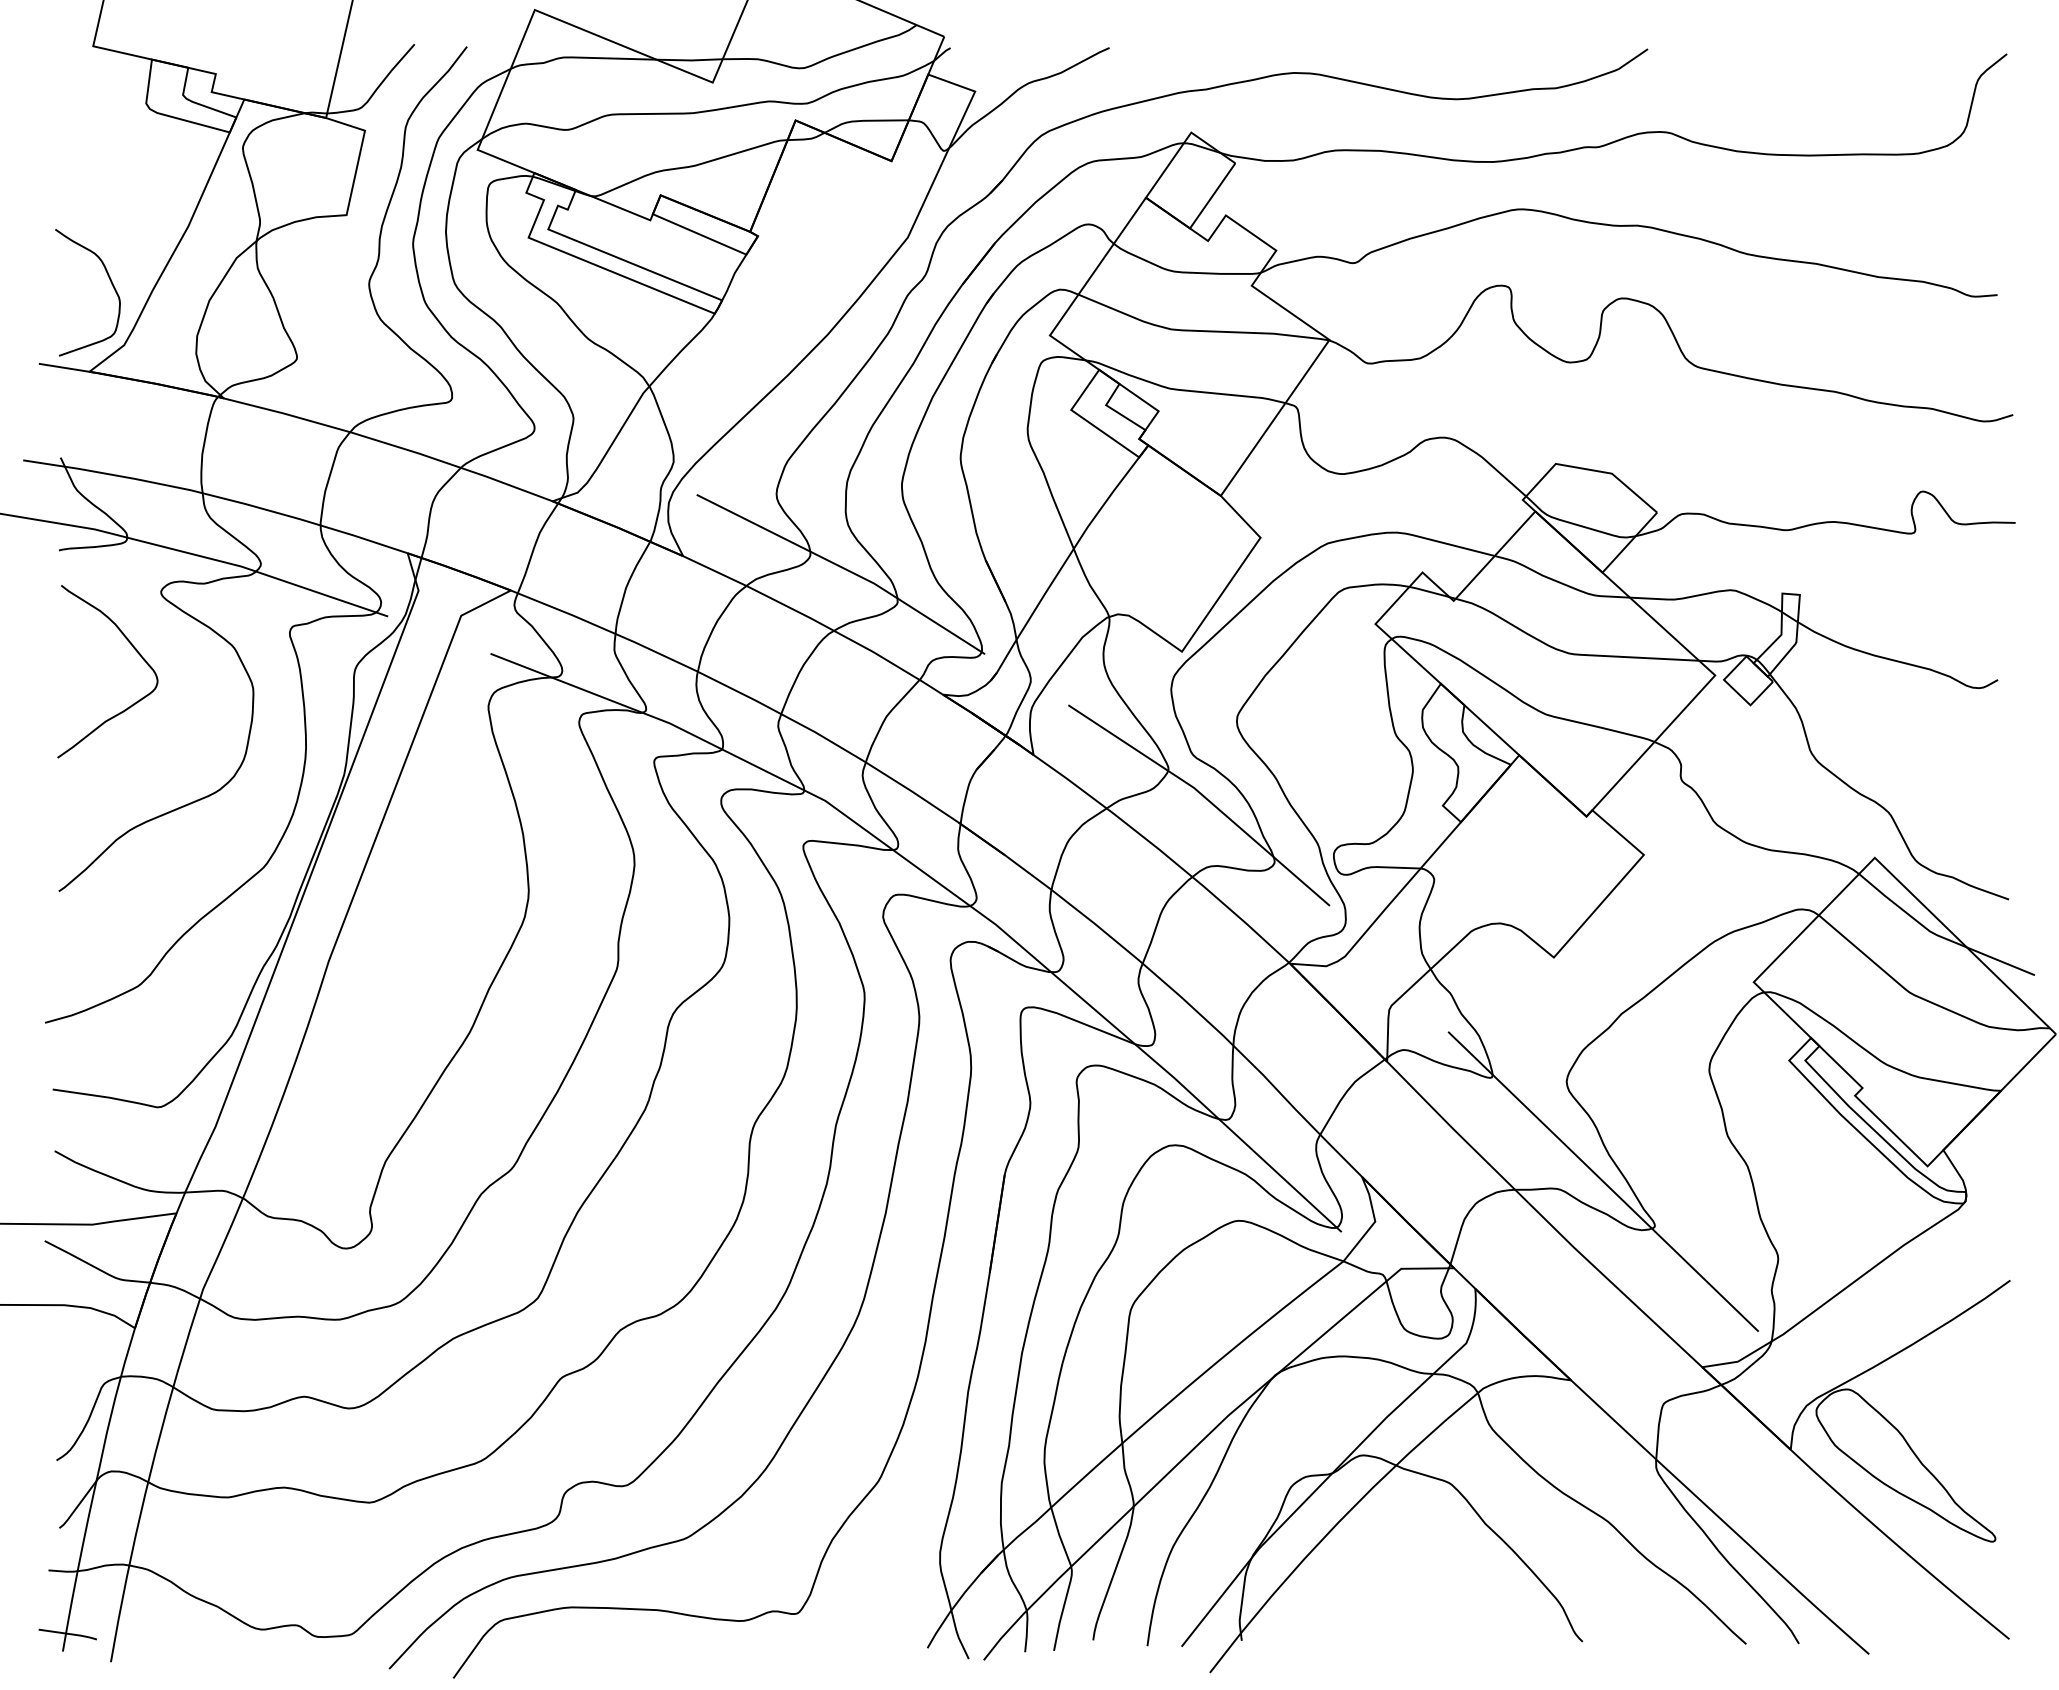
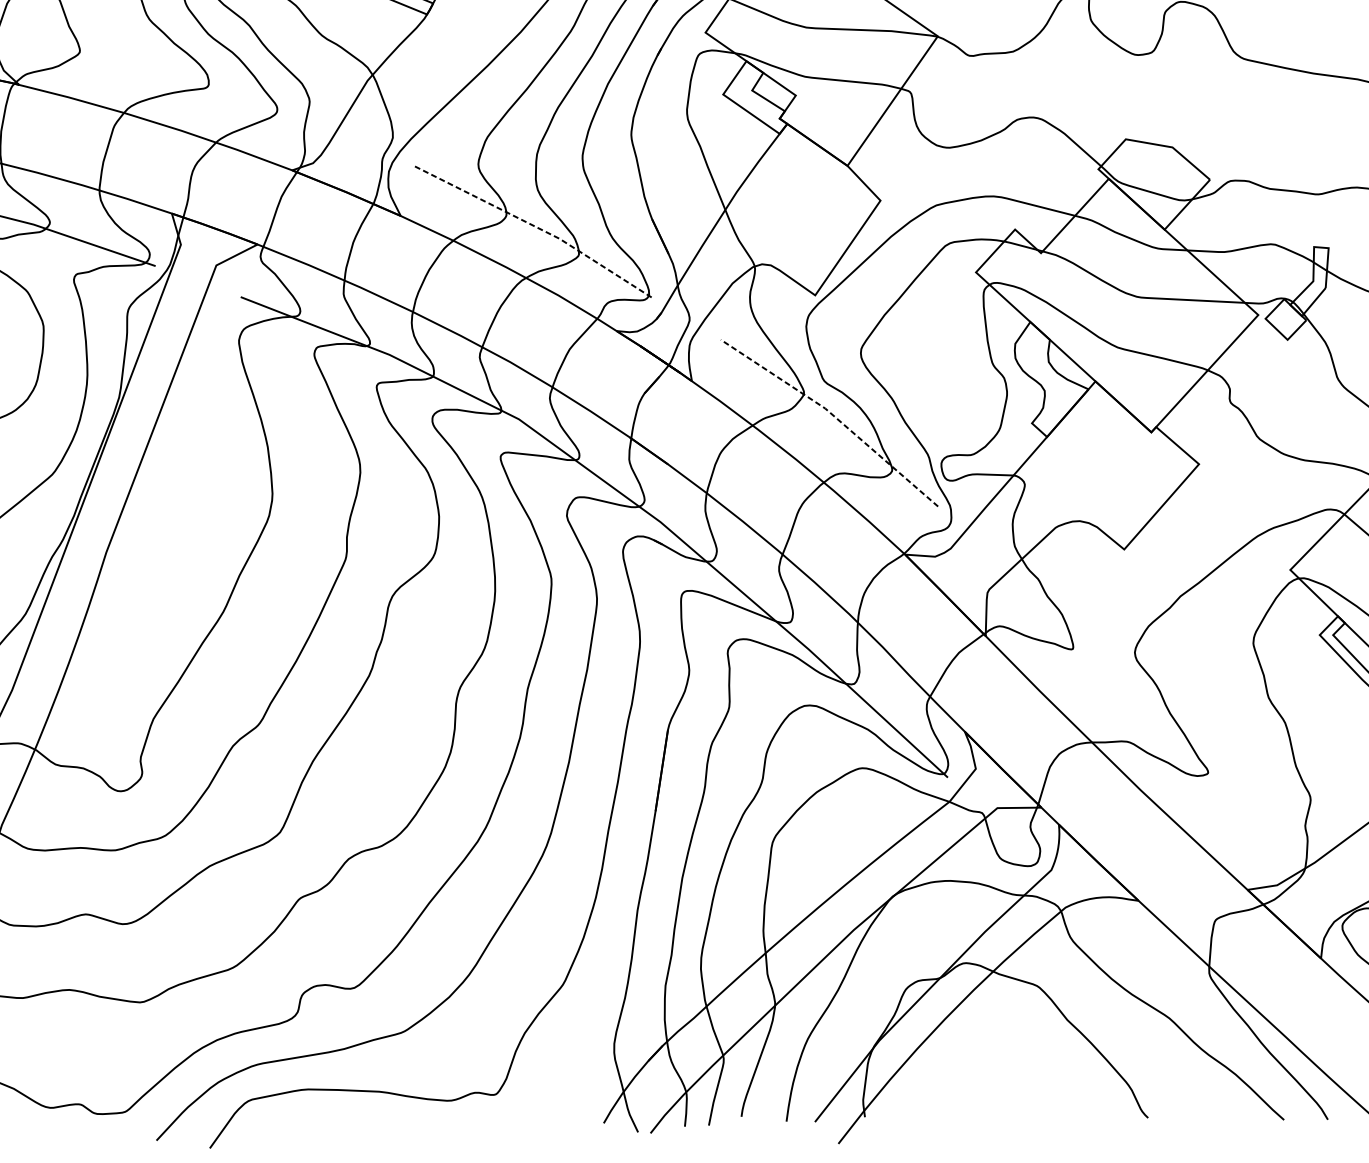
line: (844, 568) -> (534, 226), solid -> dashed
line: (1204, 797) -> (833, 416), solid -> dashed
line: (1602, 1181) -> (1164, 735), removed

